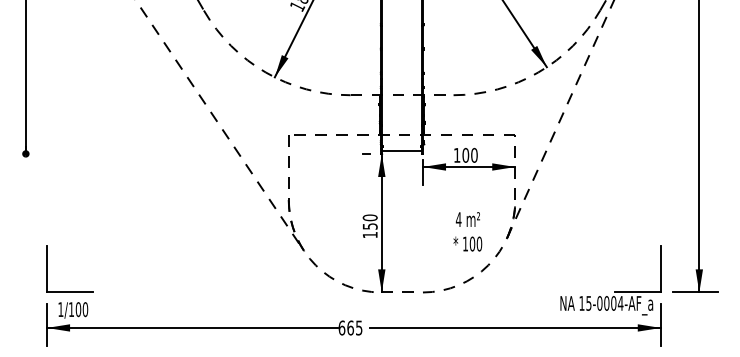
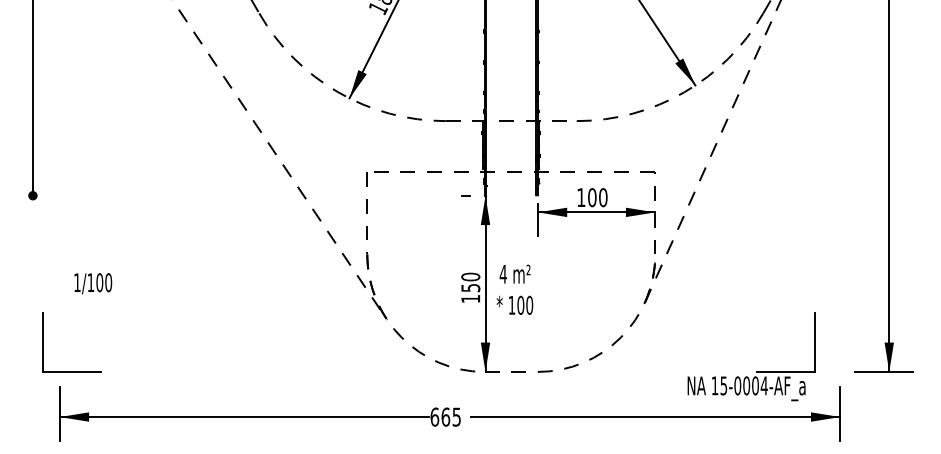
line: (402, 151) -> (511, 192), removed
text: (467, 231) -> (514, 289), moved
part: (47, 269) -> (43, 342), moved
part: (614, 292) -> (756, 371), moved
text: (73, 310) -> (93, 283), moved

